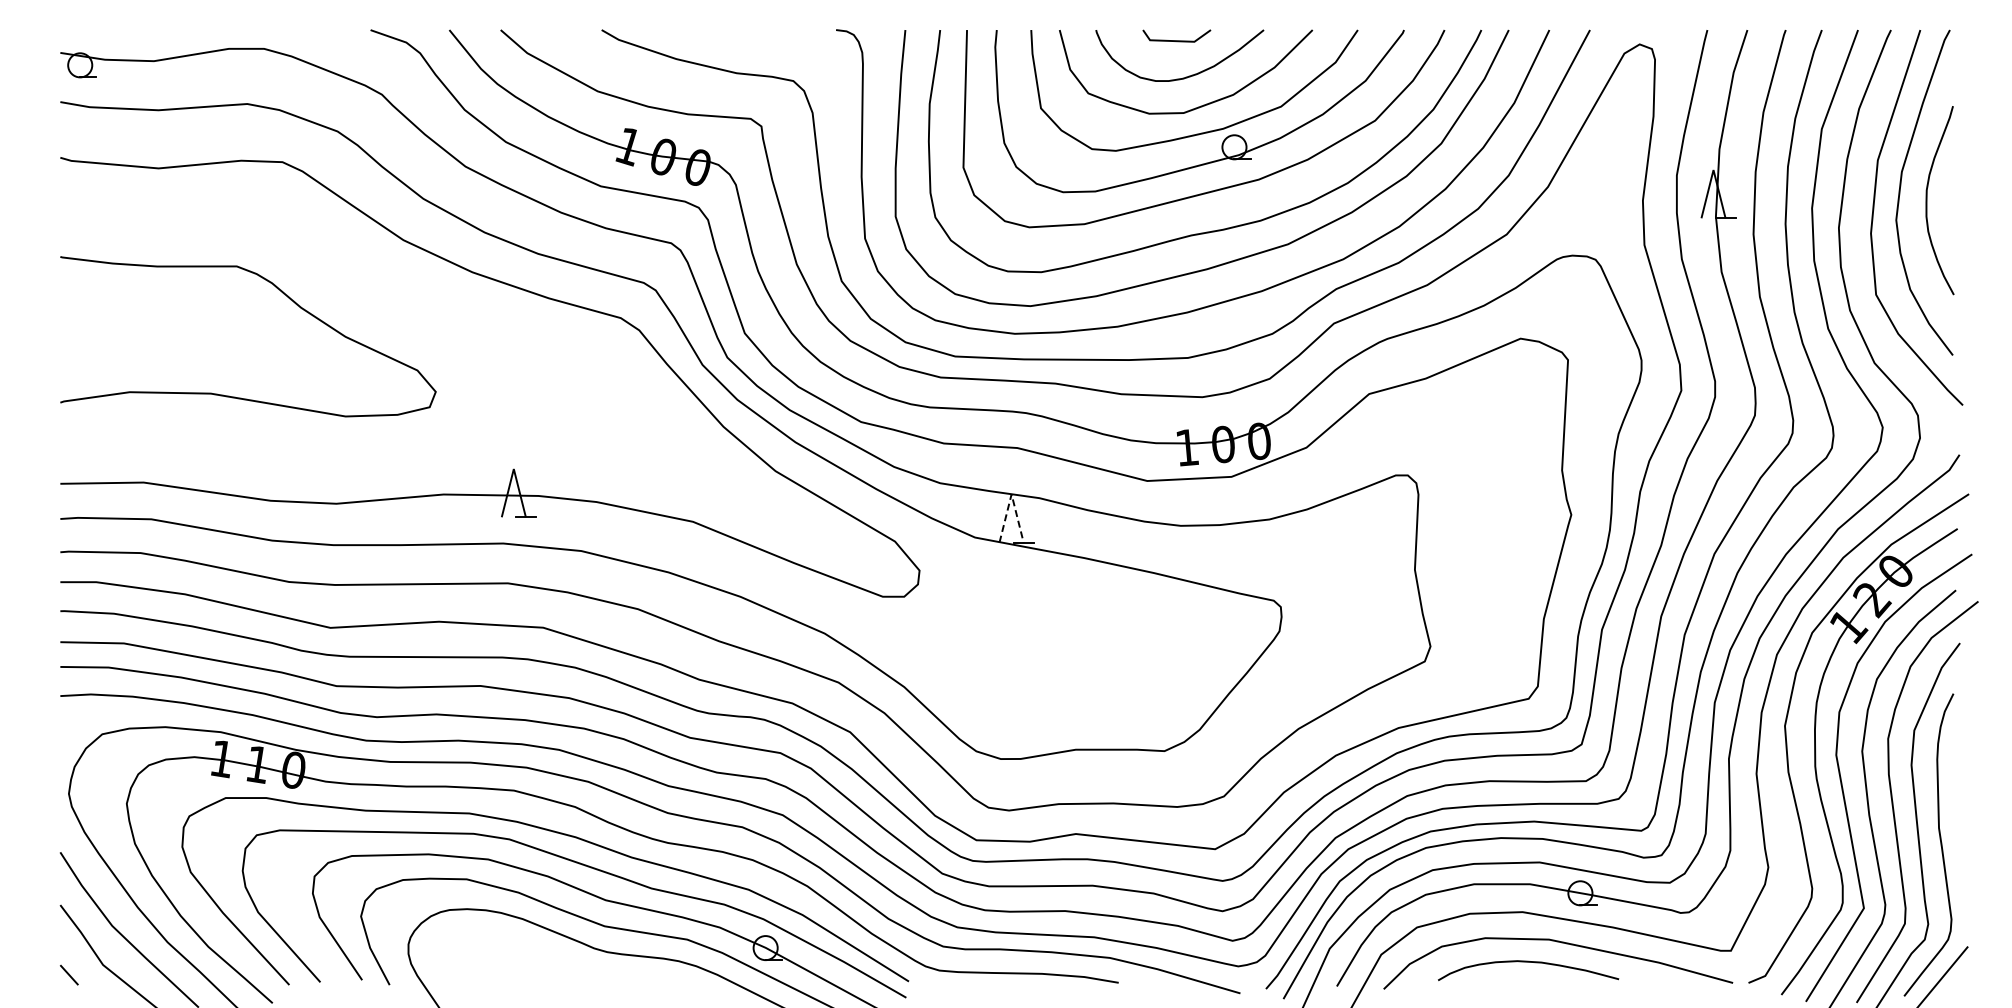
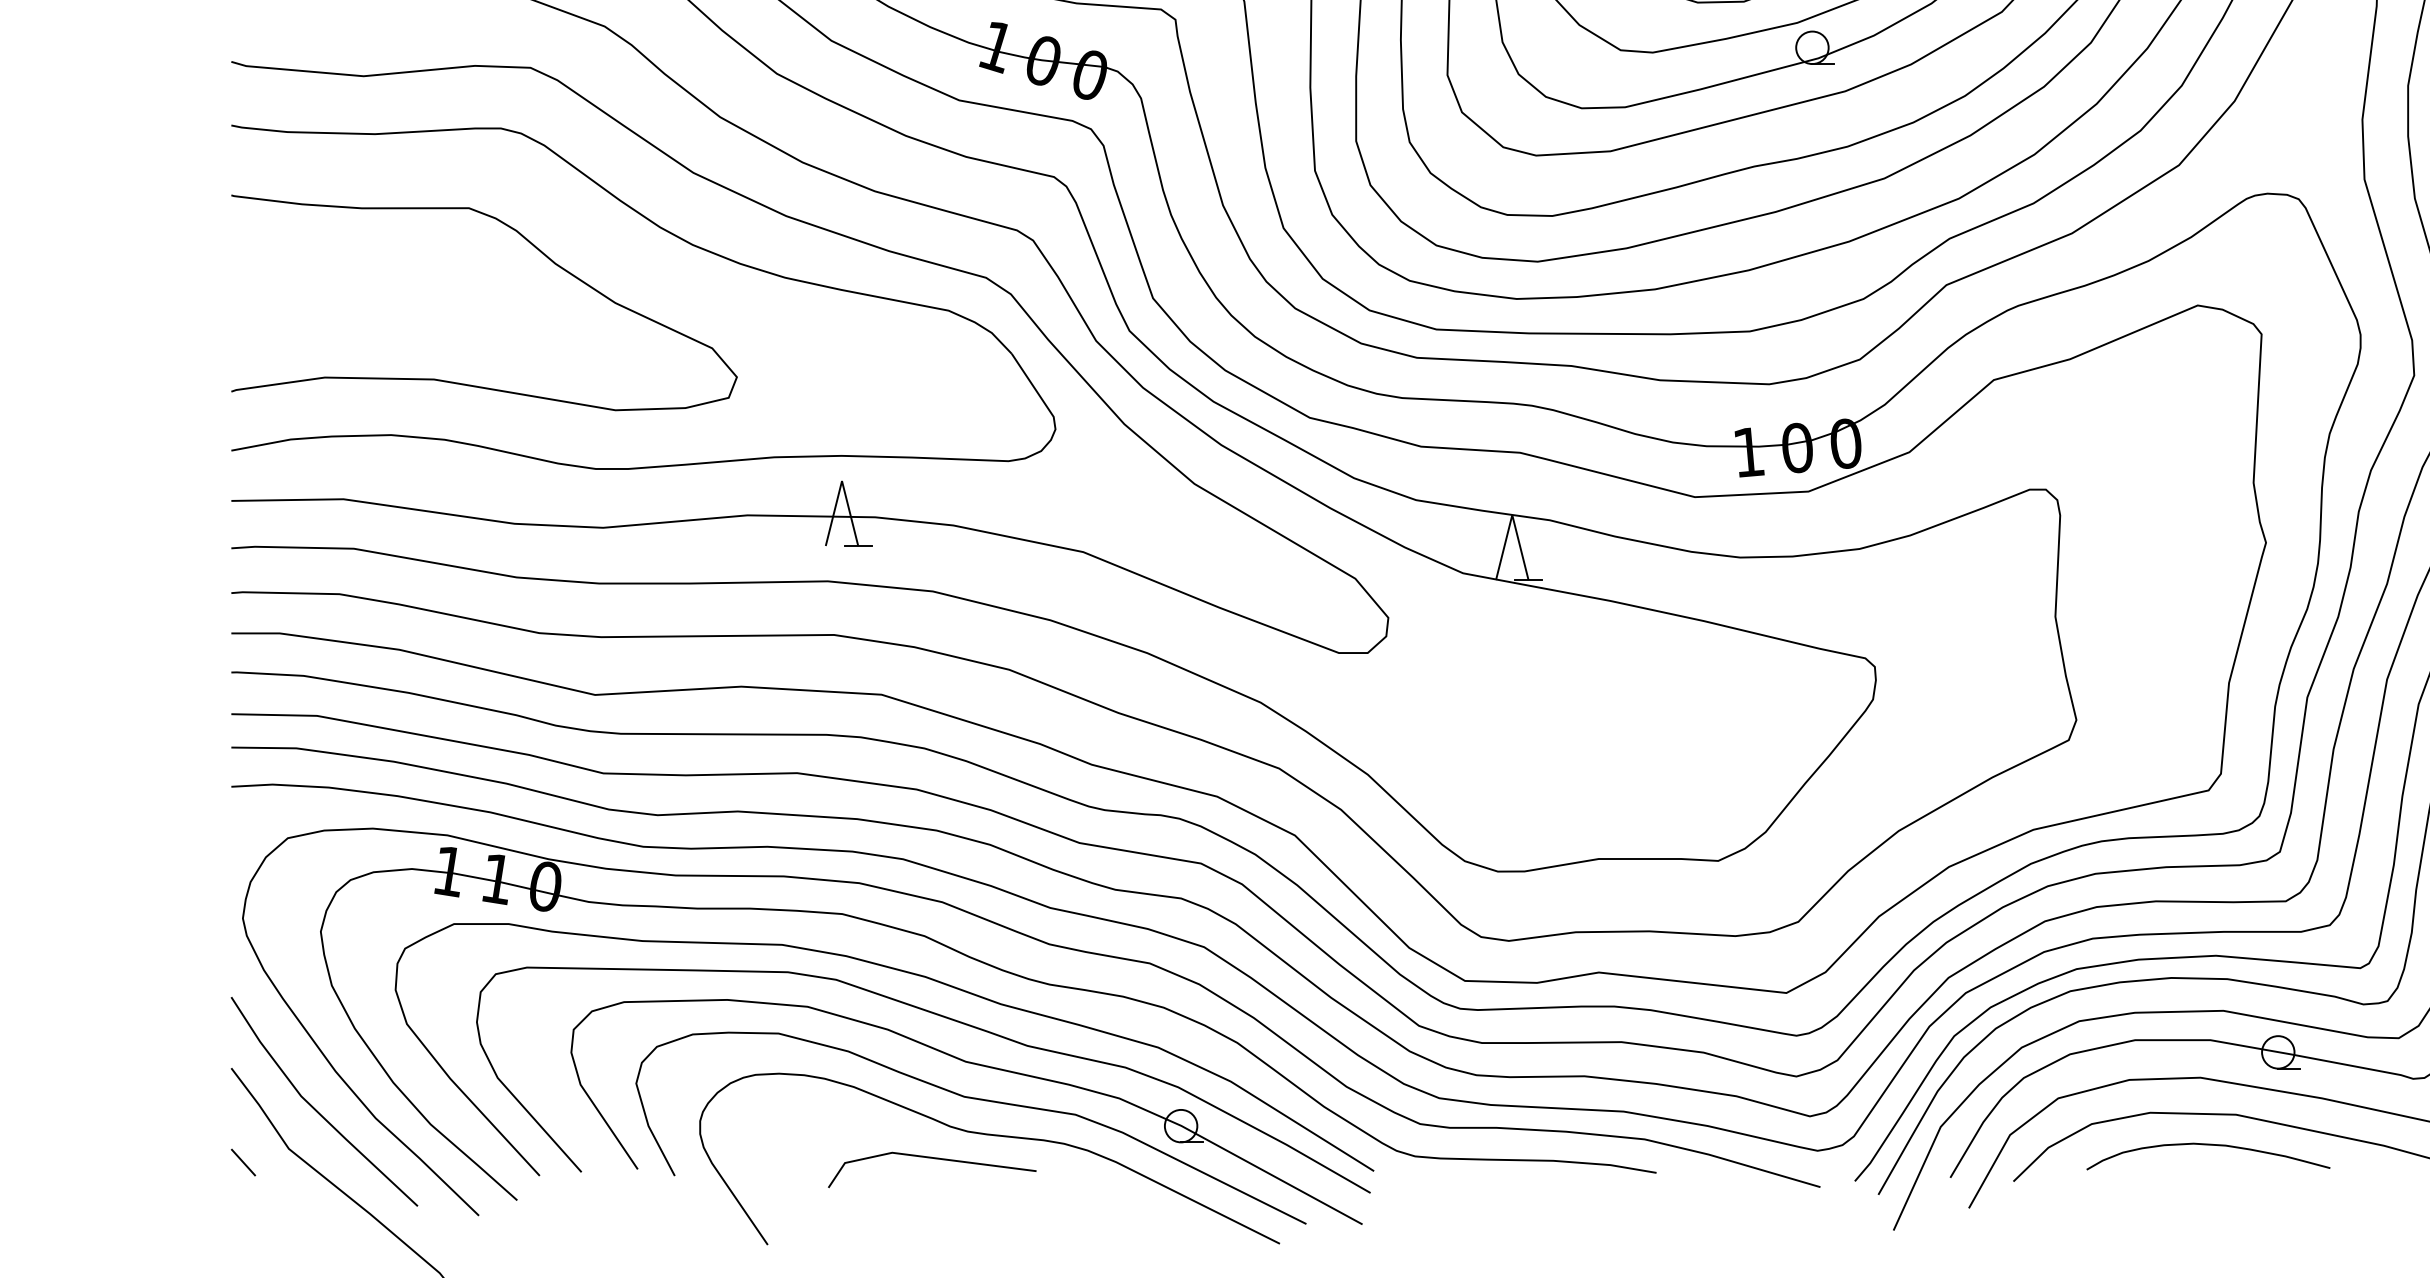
part: (392, 289) -> (678, 239), added
line: (1011, 494) -> (1512, 515), dashed -> solid
line: (580, 972) -> (931, 1159), added

